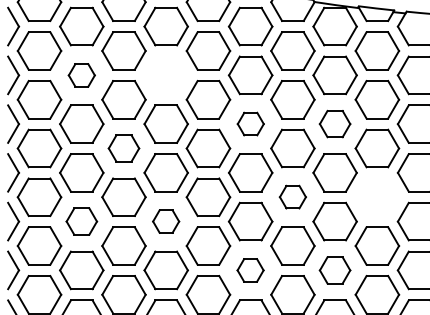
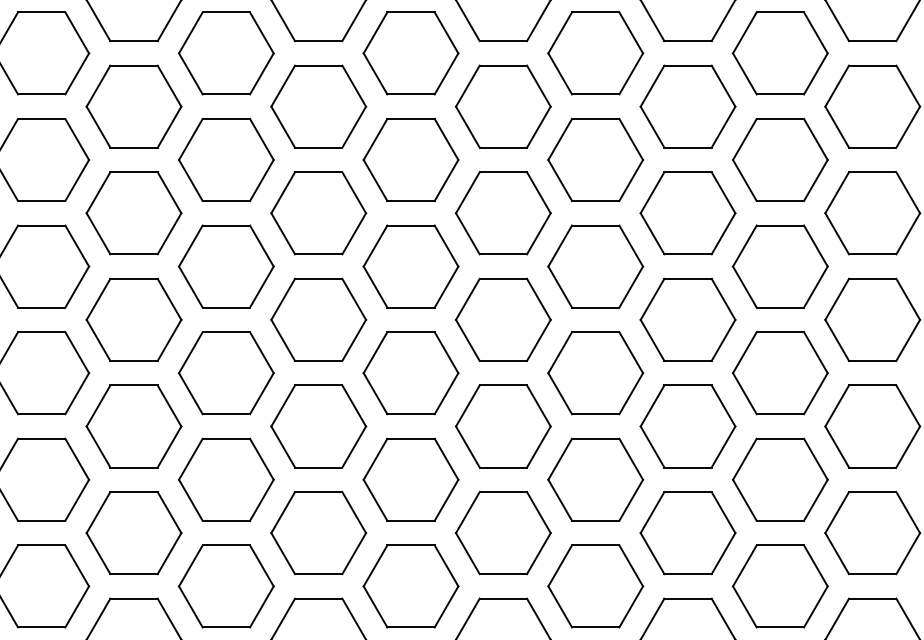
part: (81, 75) -> (133, 106), size x1.67
part: (165, 75) -> (317, 106), added
part: (250, 123) -> (502, 211), size x1.67
part: (334, 123) -> (686, 211), size x1.43
part: (123, 148) -> (225, 266), size x1.43
part: (292, 196) -> (594, 371), size x1.67
part: (377, 197) -> (780, 373), added
part: (81, 221) -> (133, 426), size x1.43
part: (165, 221) -> (317, 426), size x1.67
part: (250, 270) -> (502, 533), size x1.67
part: (334, 270) -> (686, 533), size x1.43

